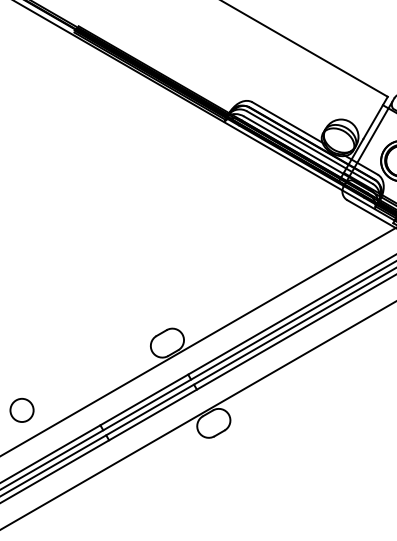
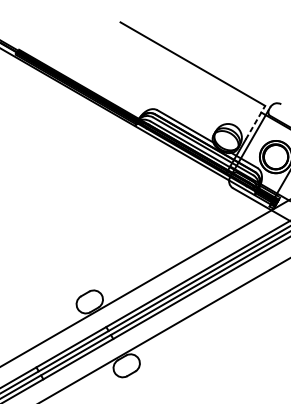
line: (375, 117) -> (255, 122), solid -> dashed

